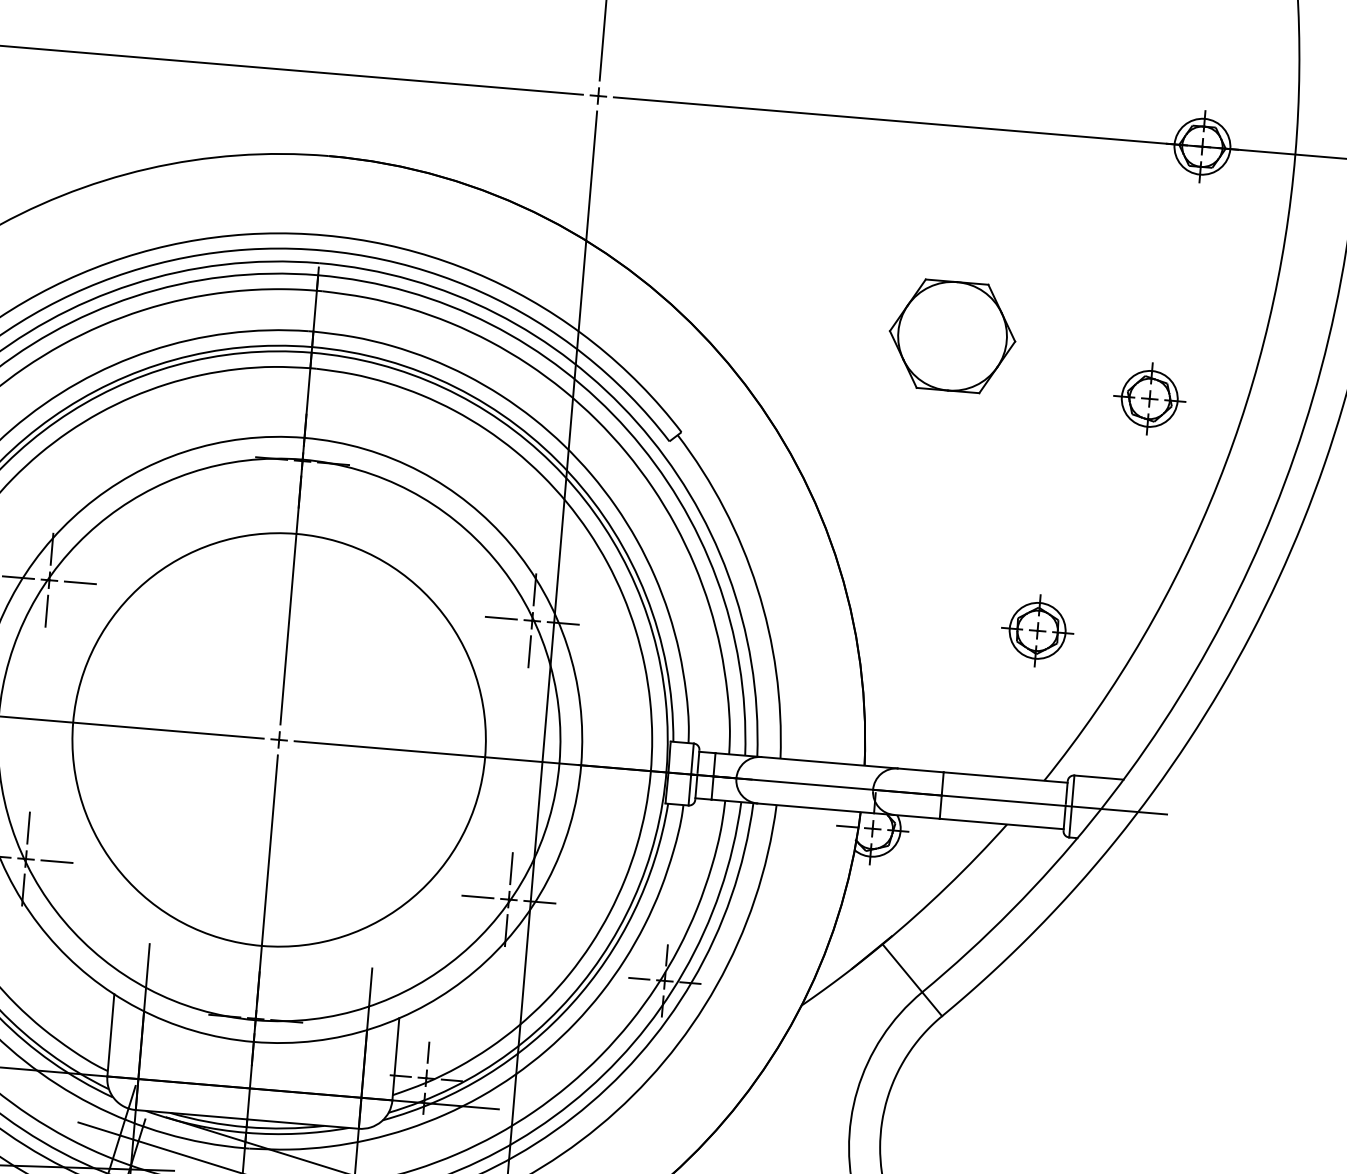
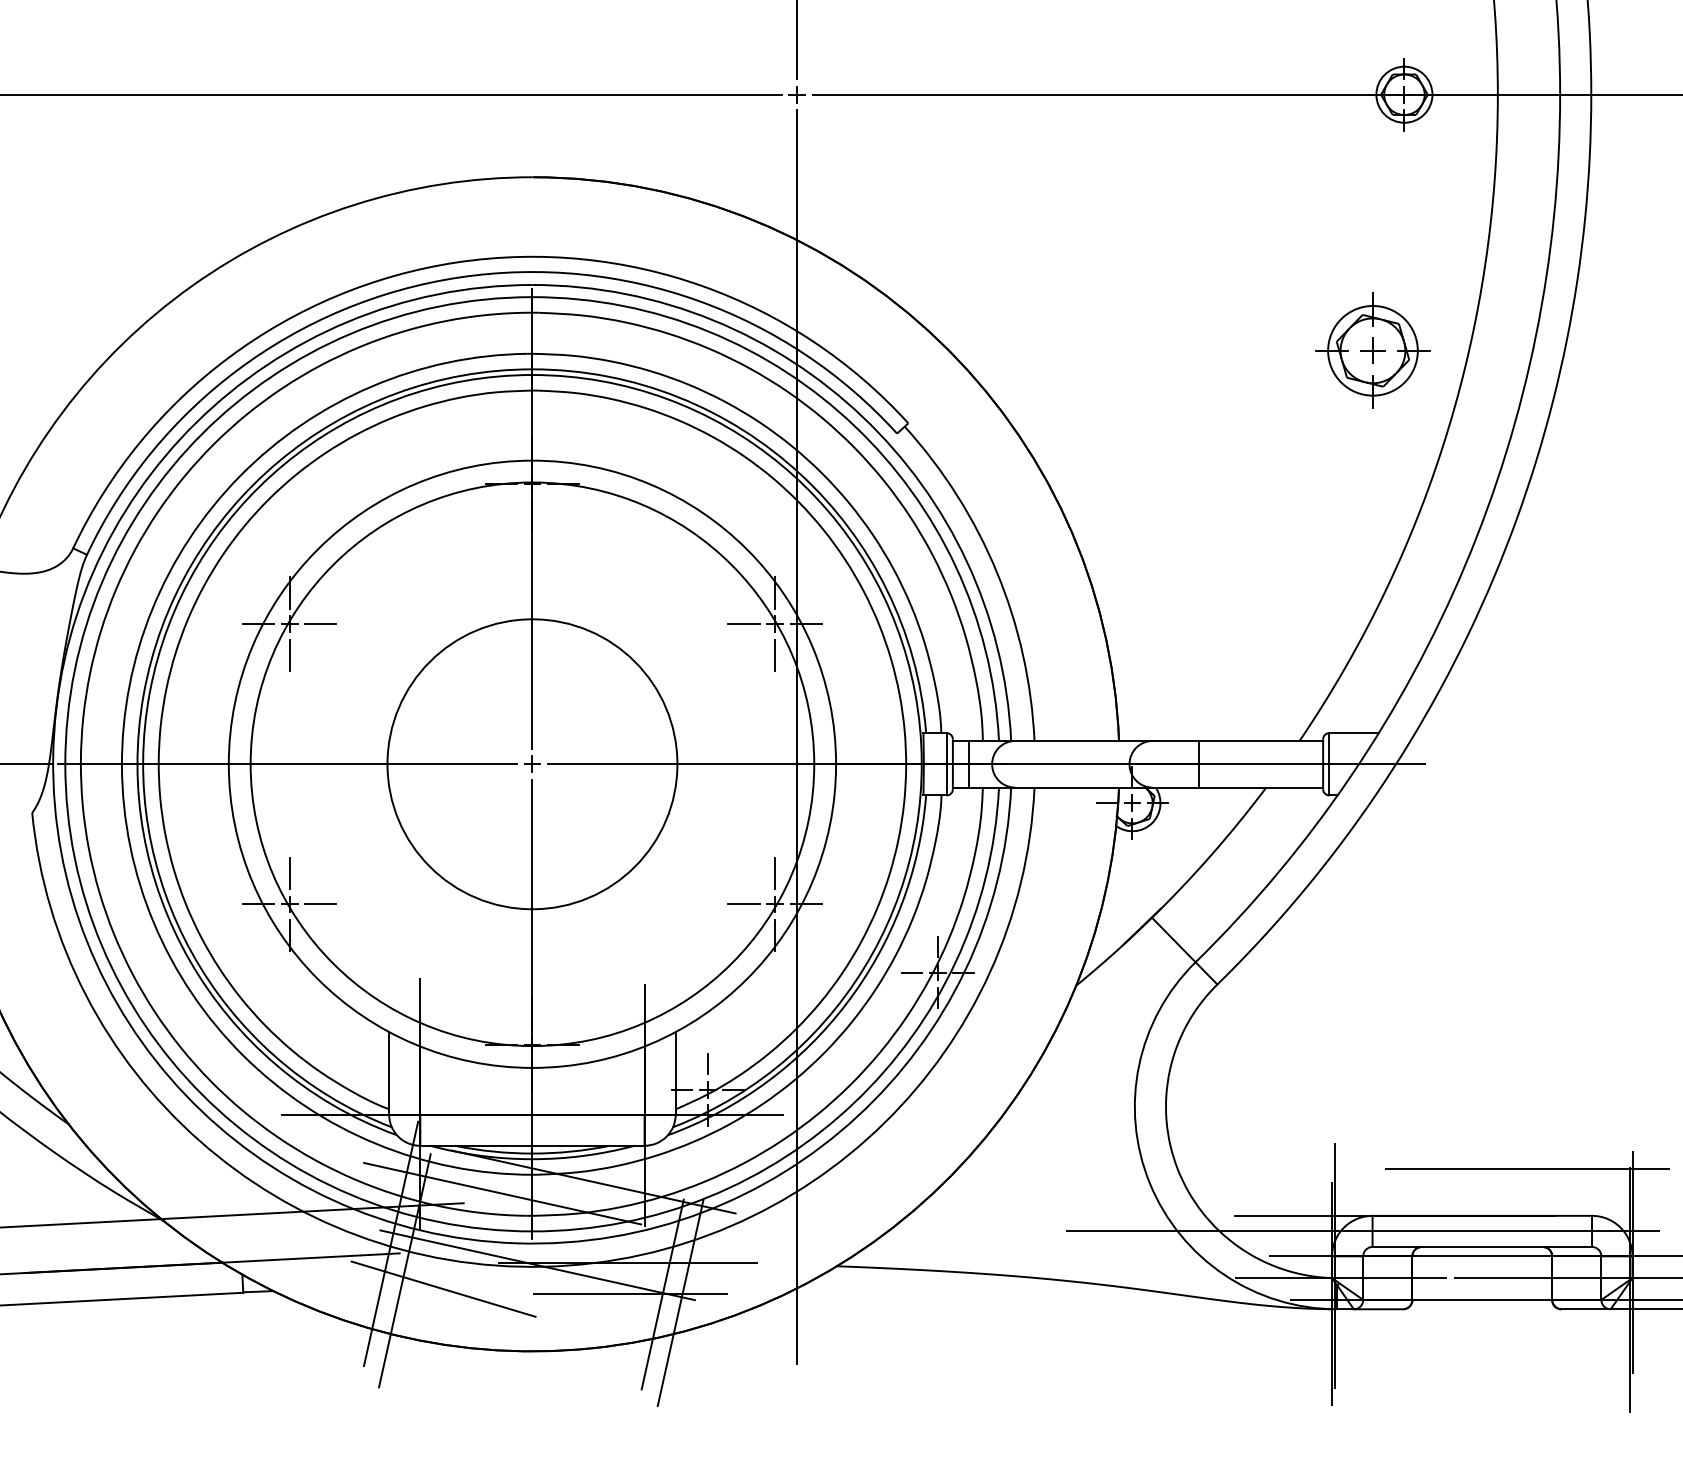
part: (952, 335) -> (1170, 304), removed
part: (1149, 398) -> (1372, 350), size x1.6
part: (1037, 630) -> (1280, 591), removed
circle: (279, 740) -> (532, 764), size x0.7

